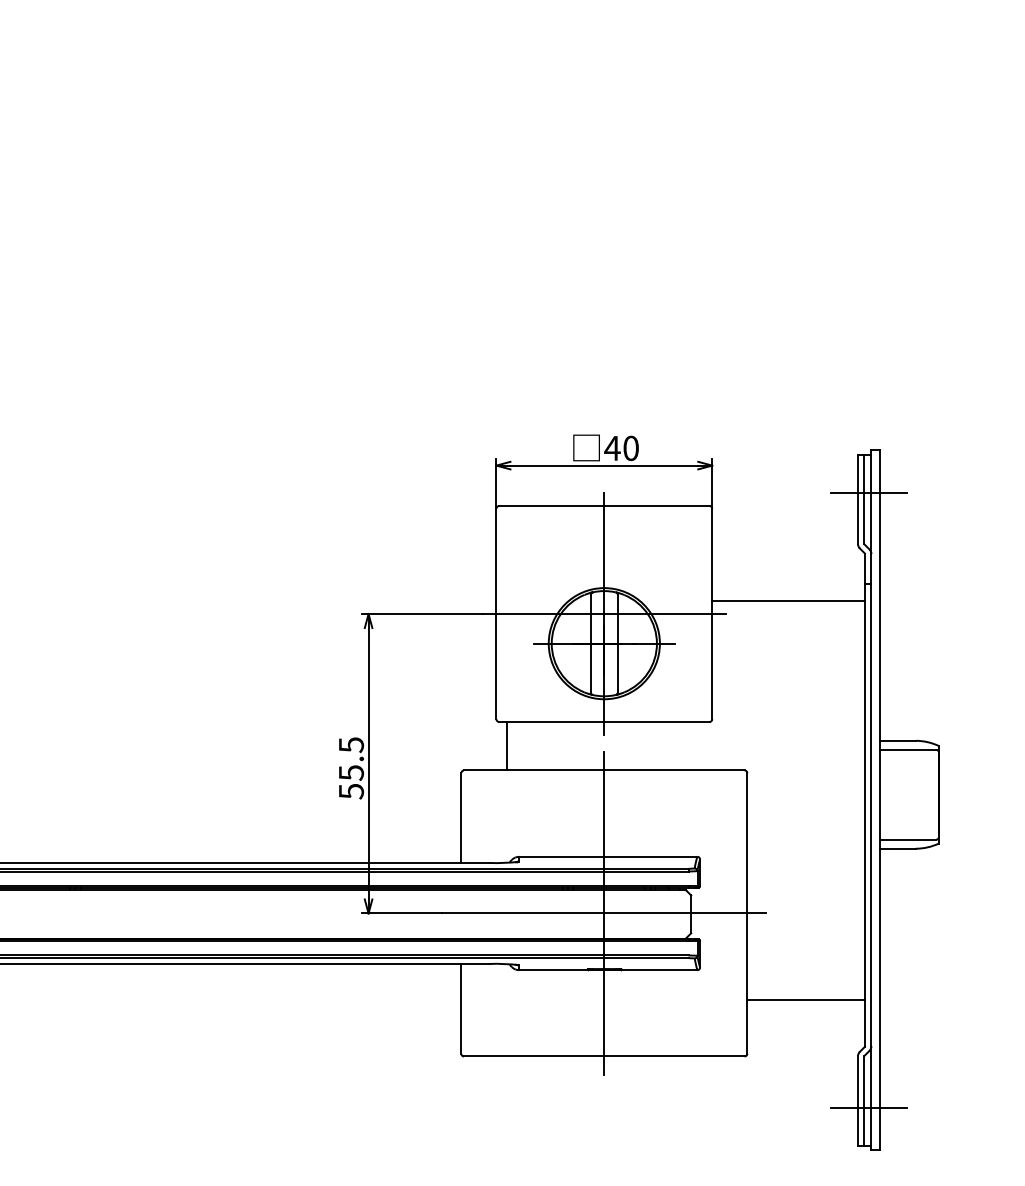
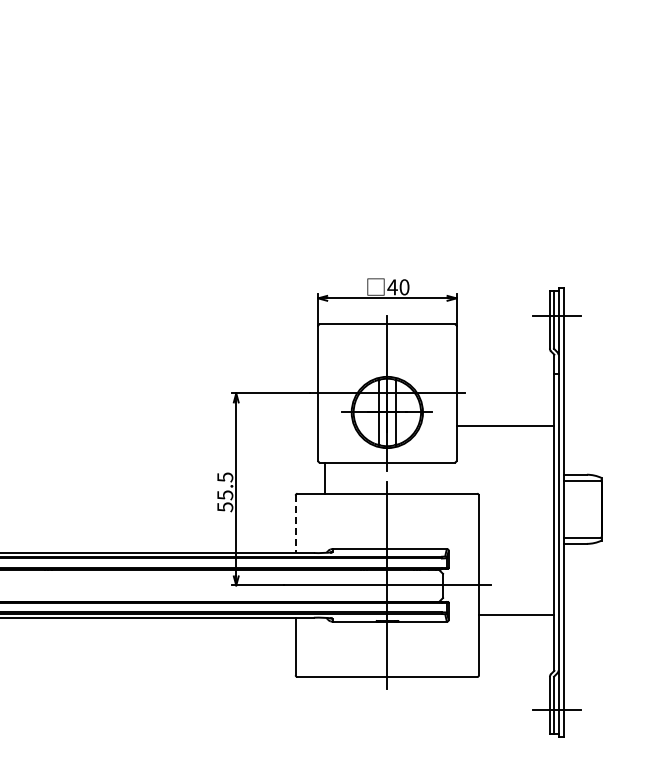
line: (788, 600) -> (505, 425), moved
line: (461, 818) -> (295, 524), solid -> dashed
line: (805, 999) -> (516, 614), moved

